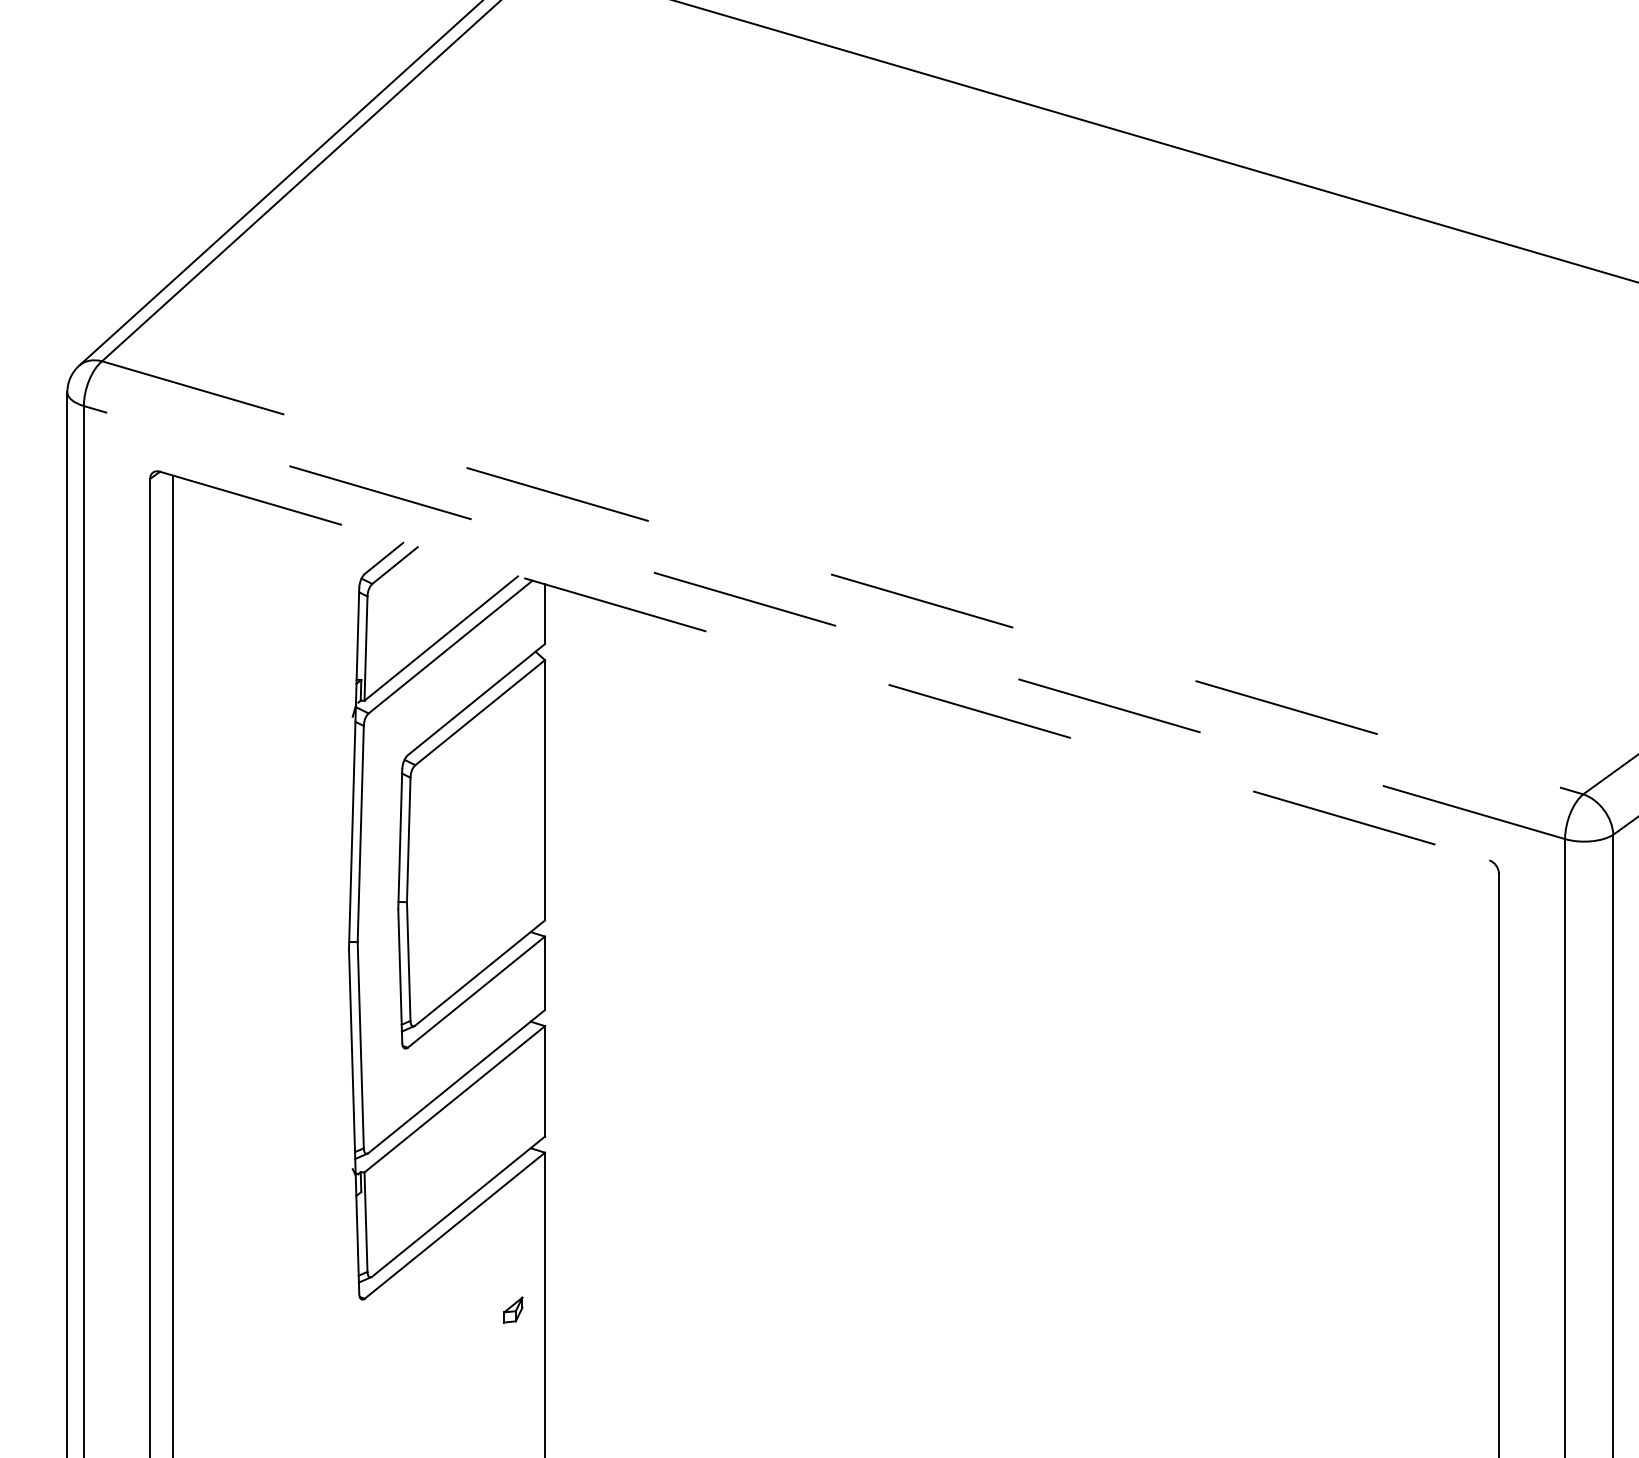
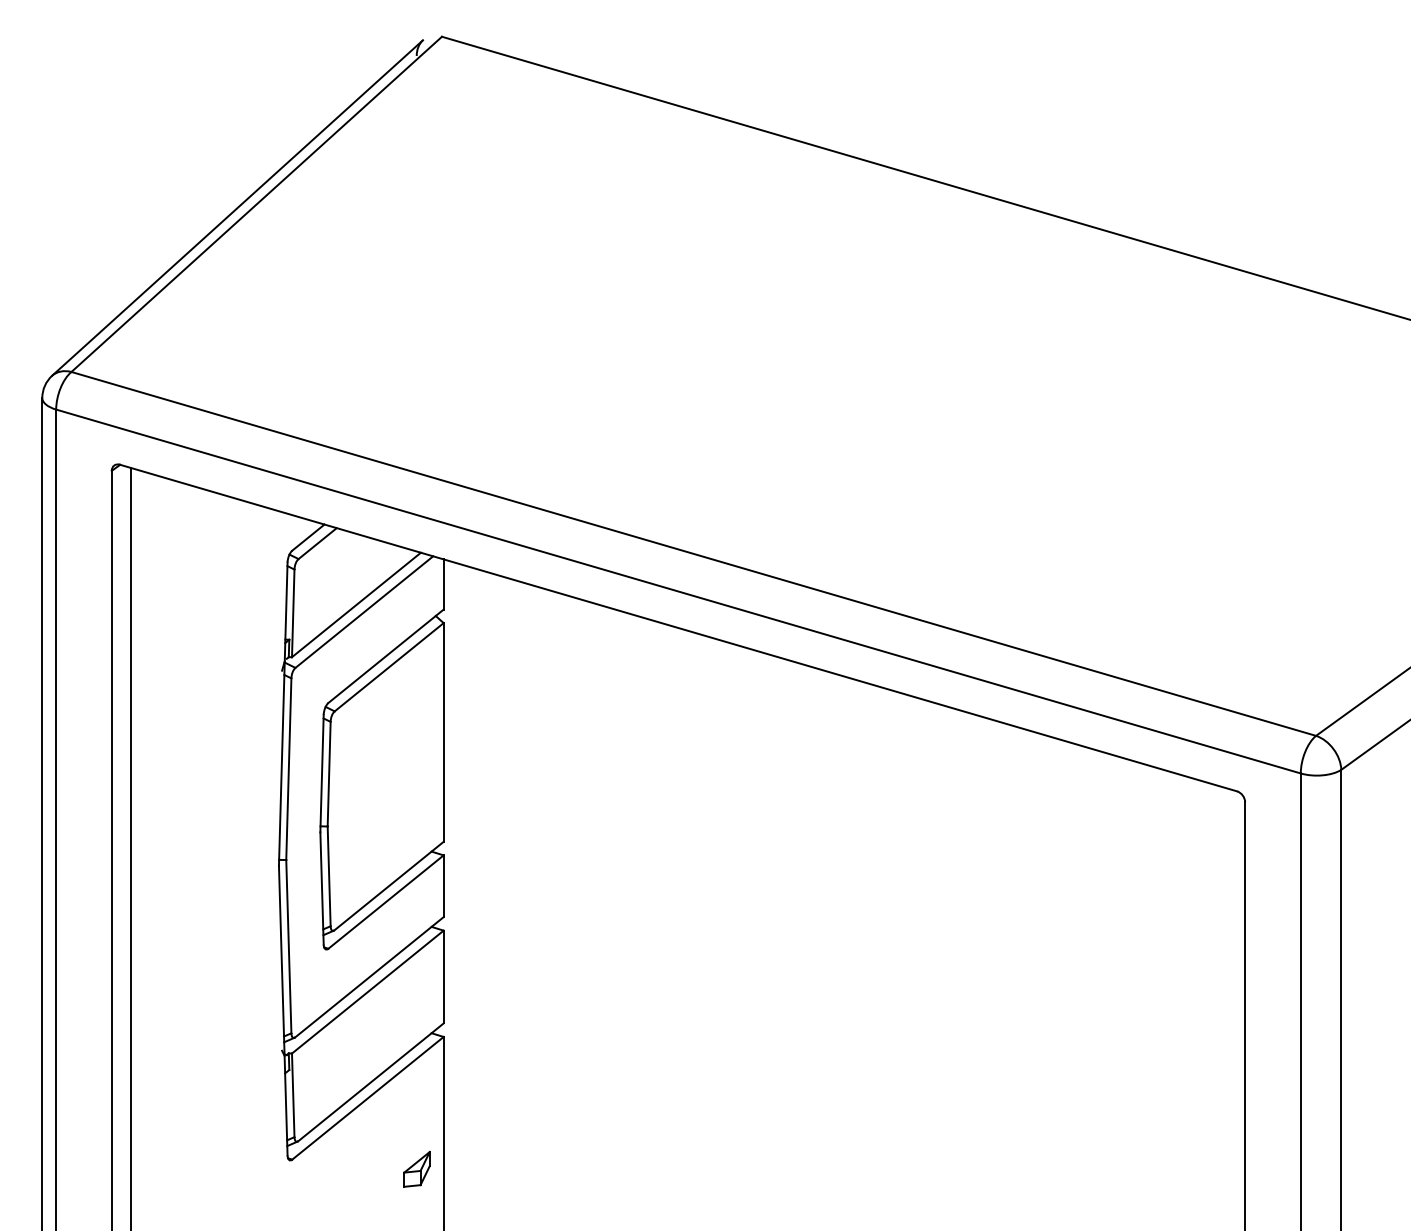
line: (843, 578) -> (694, 554), dashed -> solid
line: (824, 622) -> (678, 591), dashed -> solid
line: (824, 666) -> (678, 628), dashed -> solid
part: (512, 1309) -> (416, 1168), size x1.67

